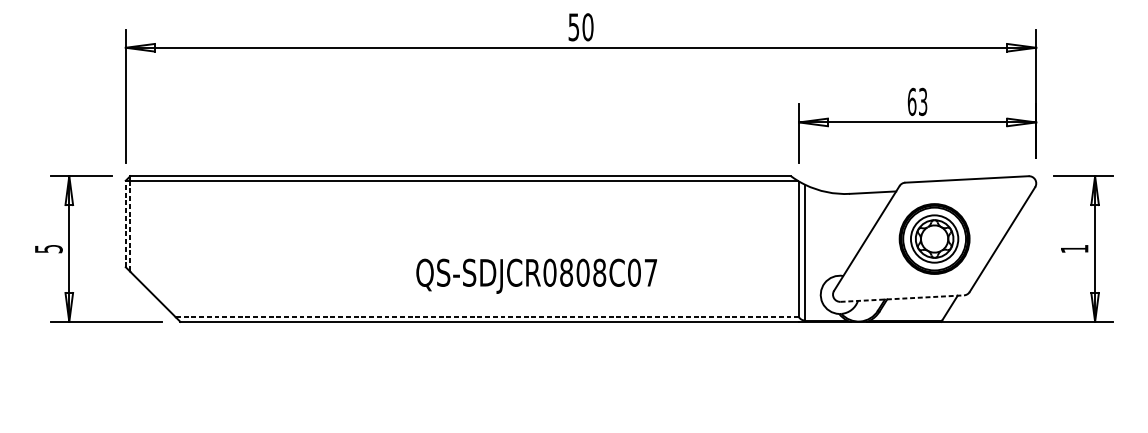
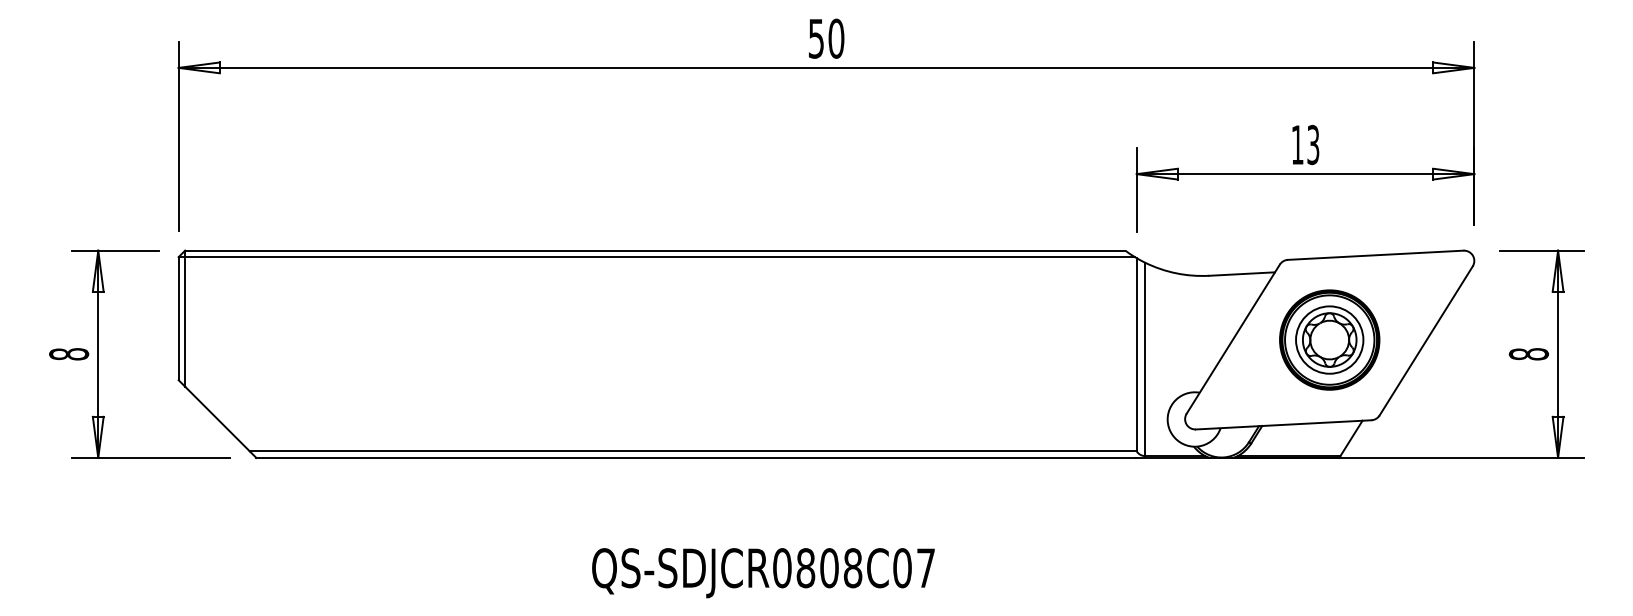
text: (911, 102) -> (1297, 145), 63 -> 13
line: (125, 223) -> (178, 318), dashed -> solid
line: (130, 225) -> (185, 321), dashed -> solid
text: (49, 249) -> (69, 354), 5 -> 8
text: (1074, 249) -> (1528, 354), 1 -> 8
text: (536, 276) -> (763, 573), moved
line: (902, 298) -> (1283, 424), dashed -> solid
line: (487, 317) -> (693, 451), dashed -> solid

